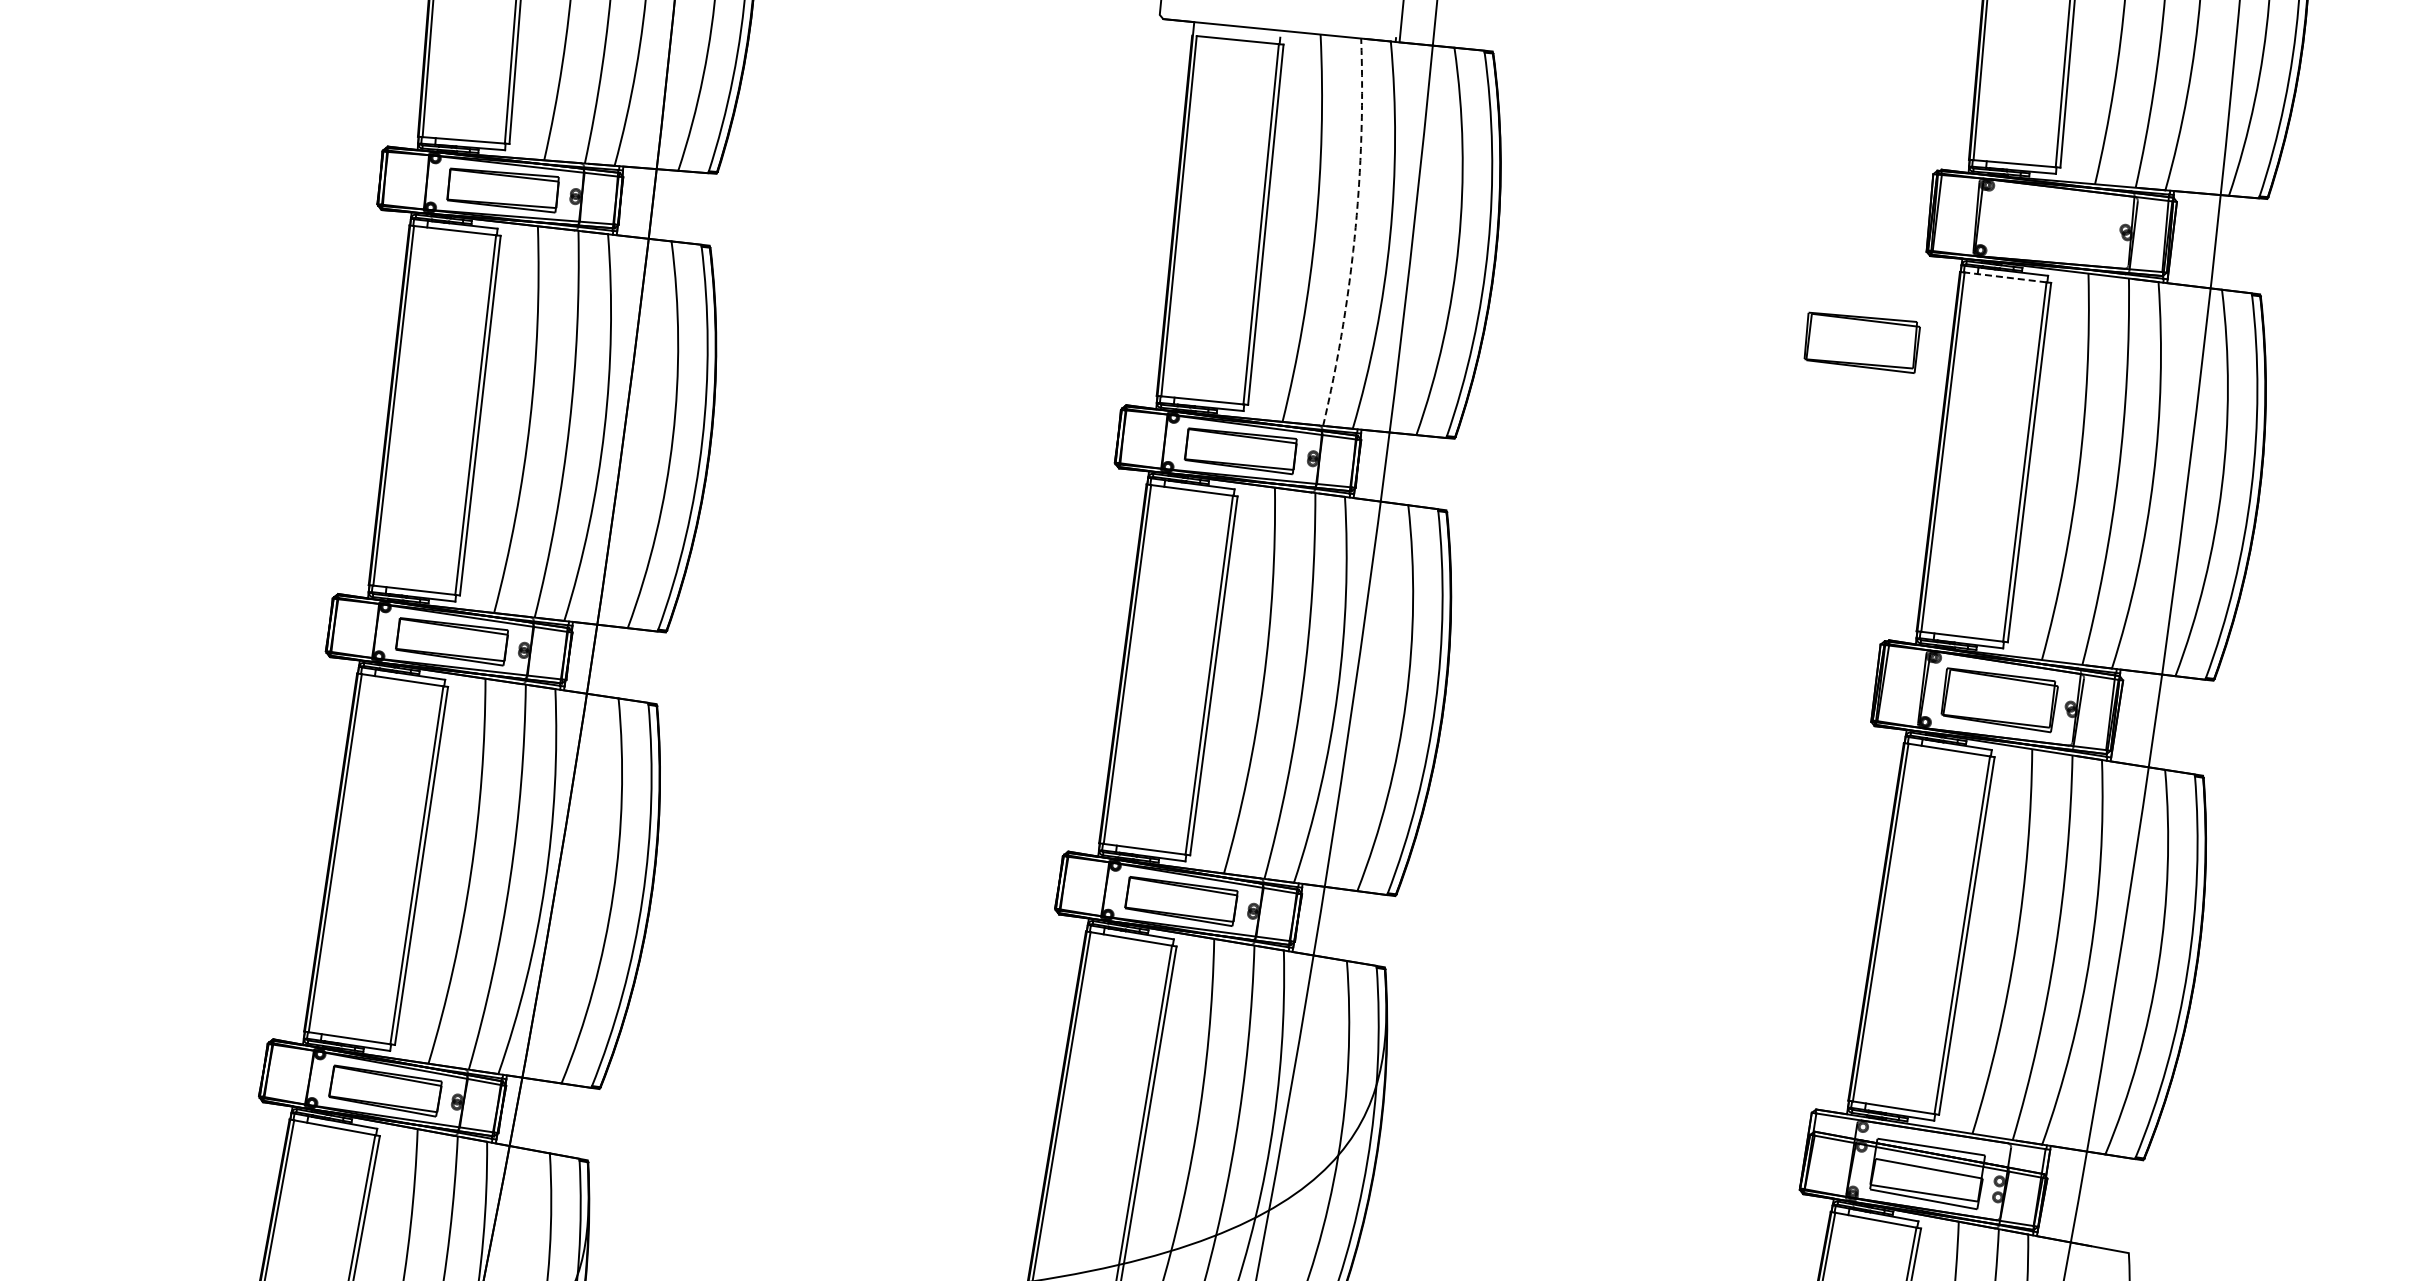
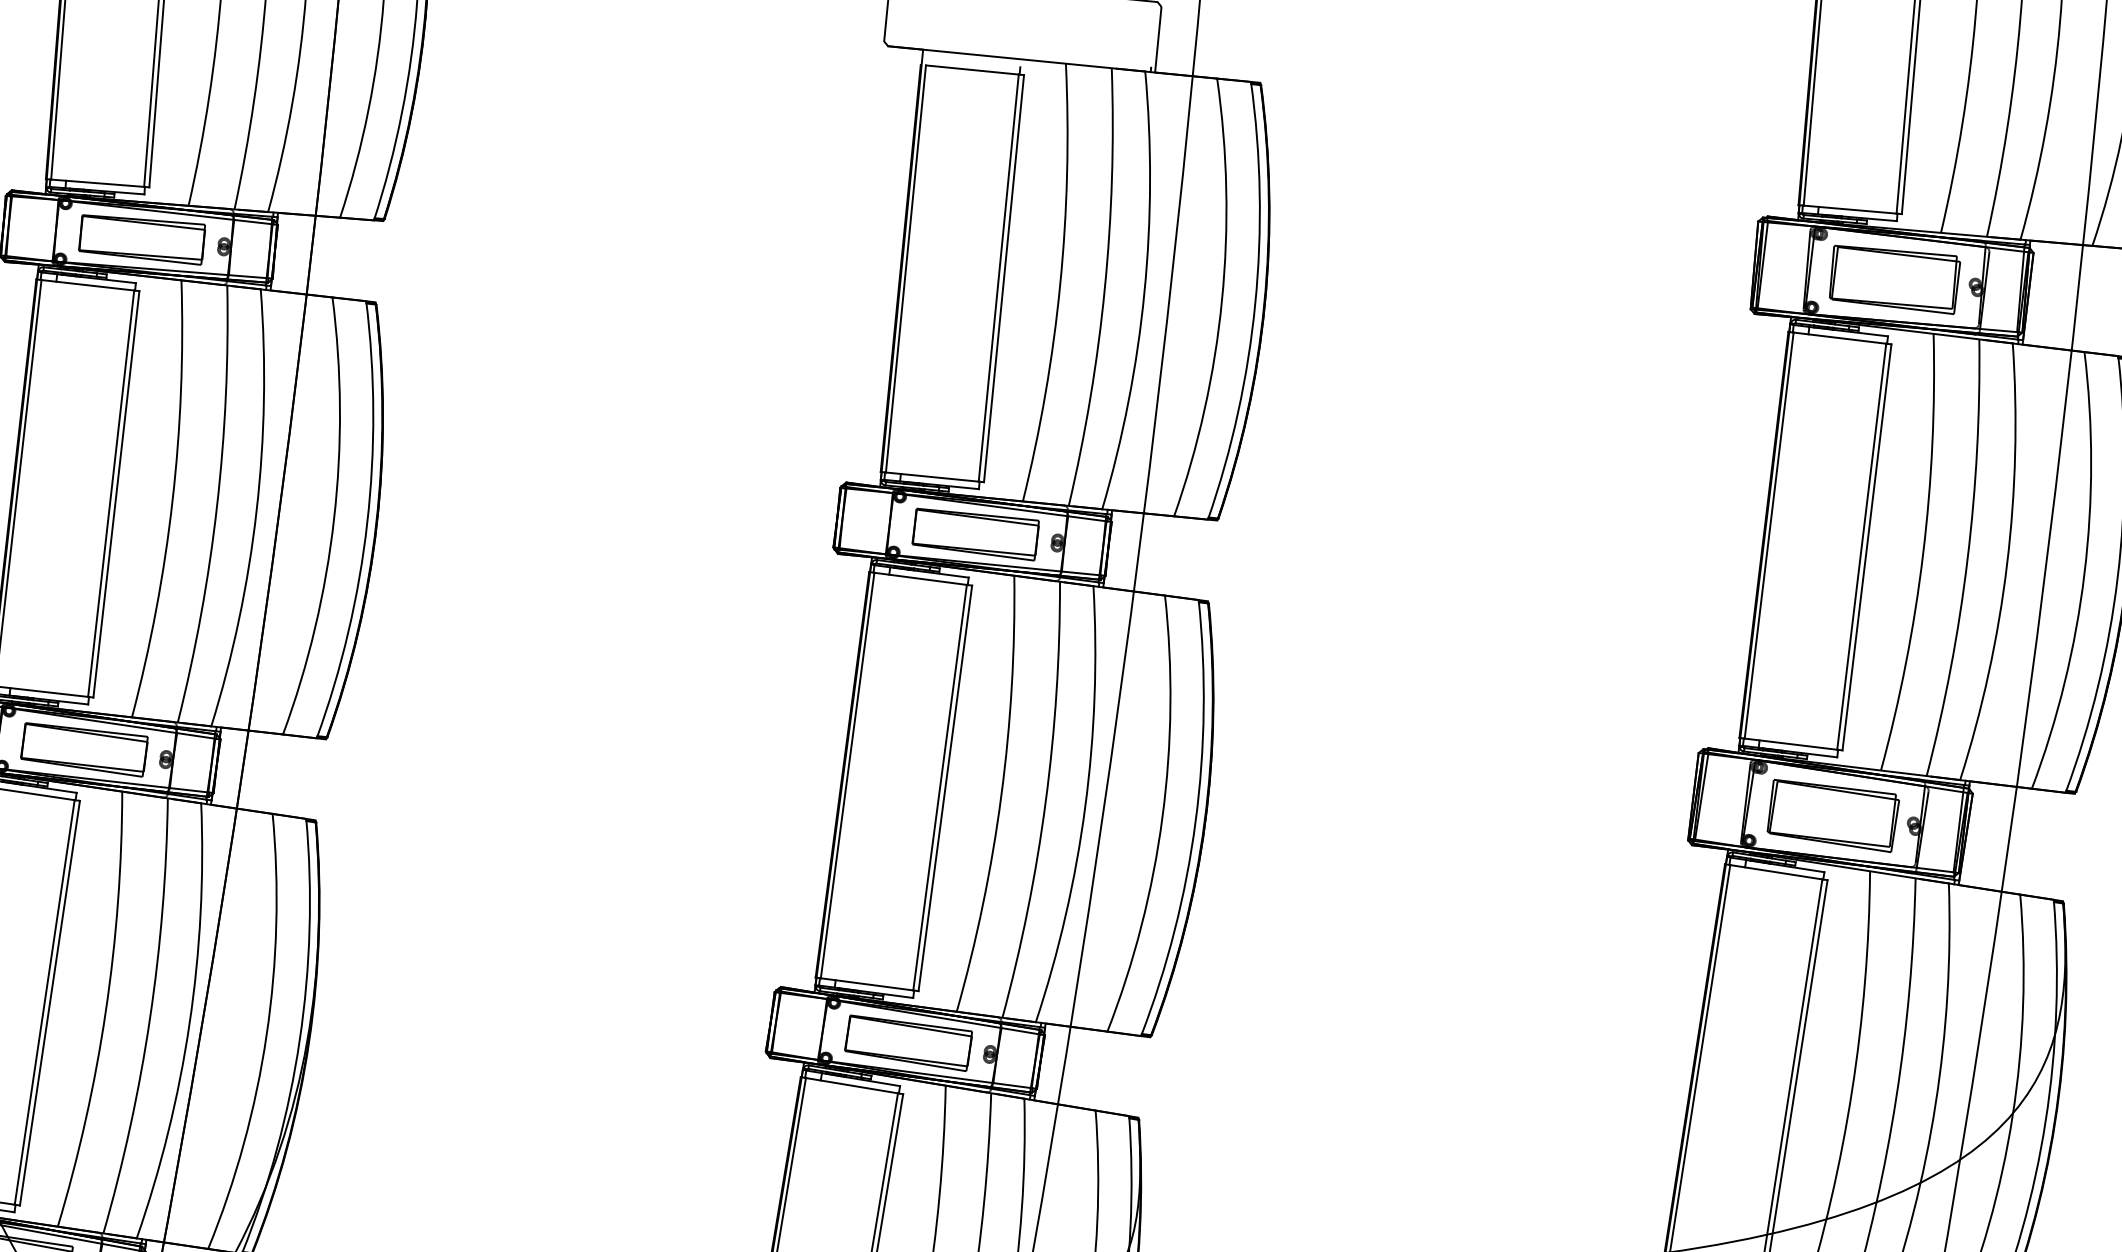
arc: (1355, 233) -> (1105, 288), dashed -> solid
line: (2005, 277) -> (1839, 338), dashed -> solid
part: (1861, 342) -> (1894, 279), moved

